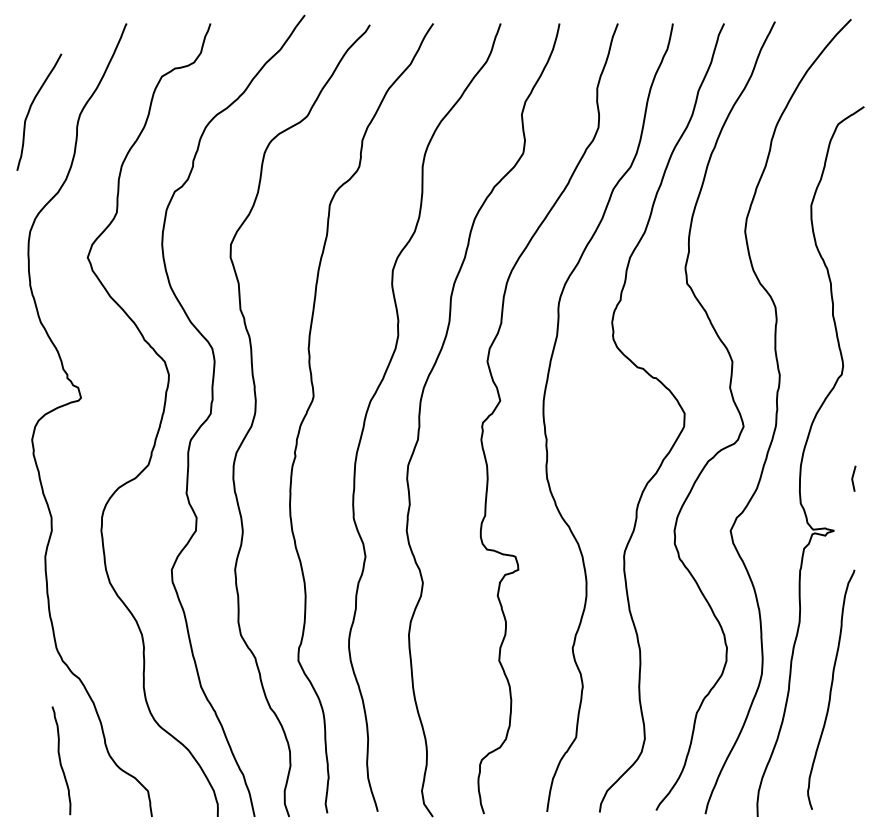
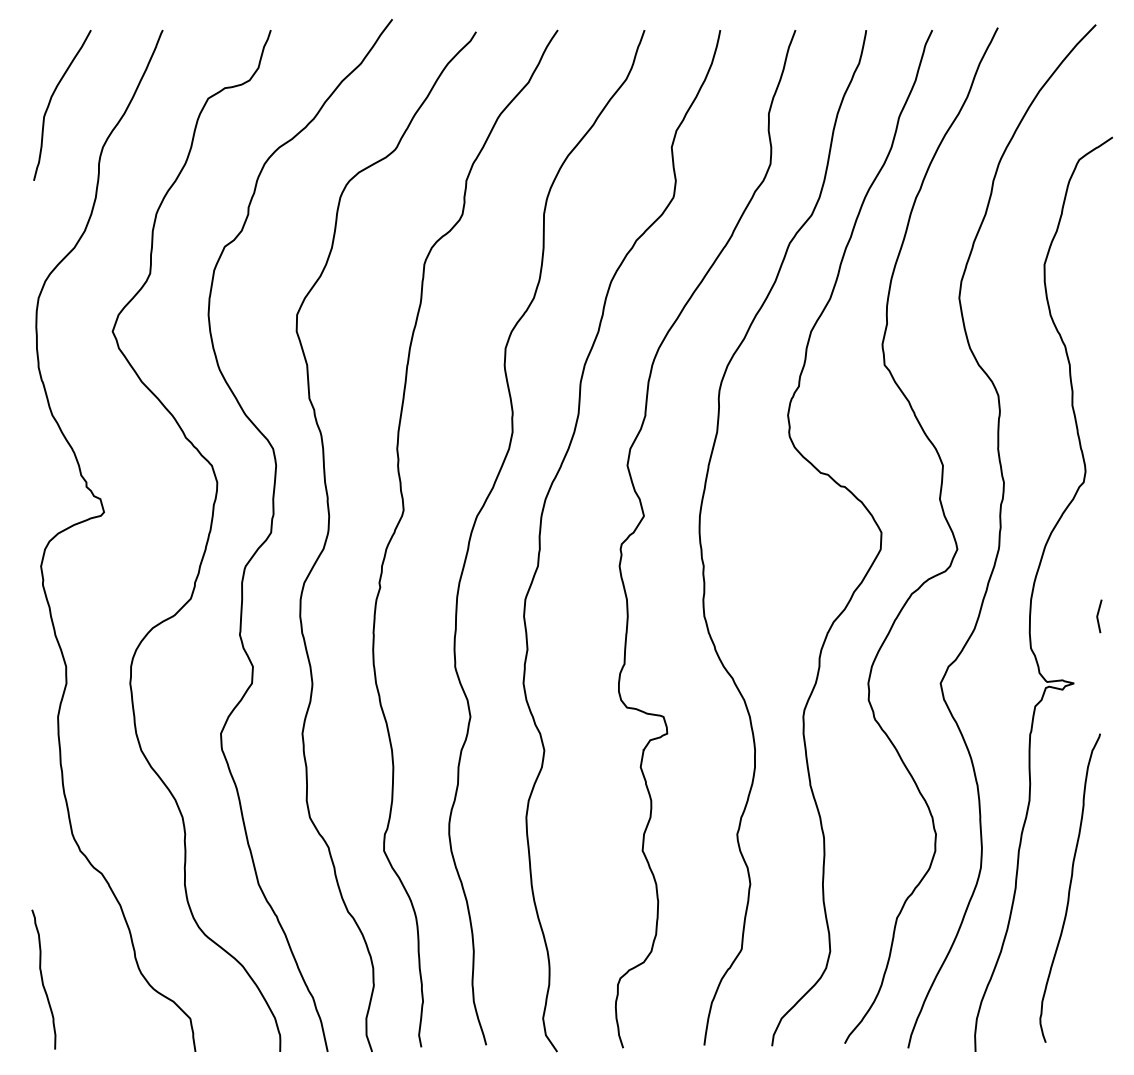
curve: (30, 108) -> (51, 100), moved
curve: (61, 760) -> (43, 979), moved

